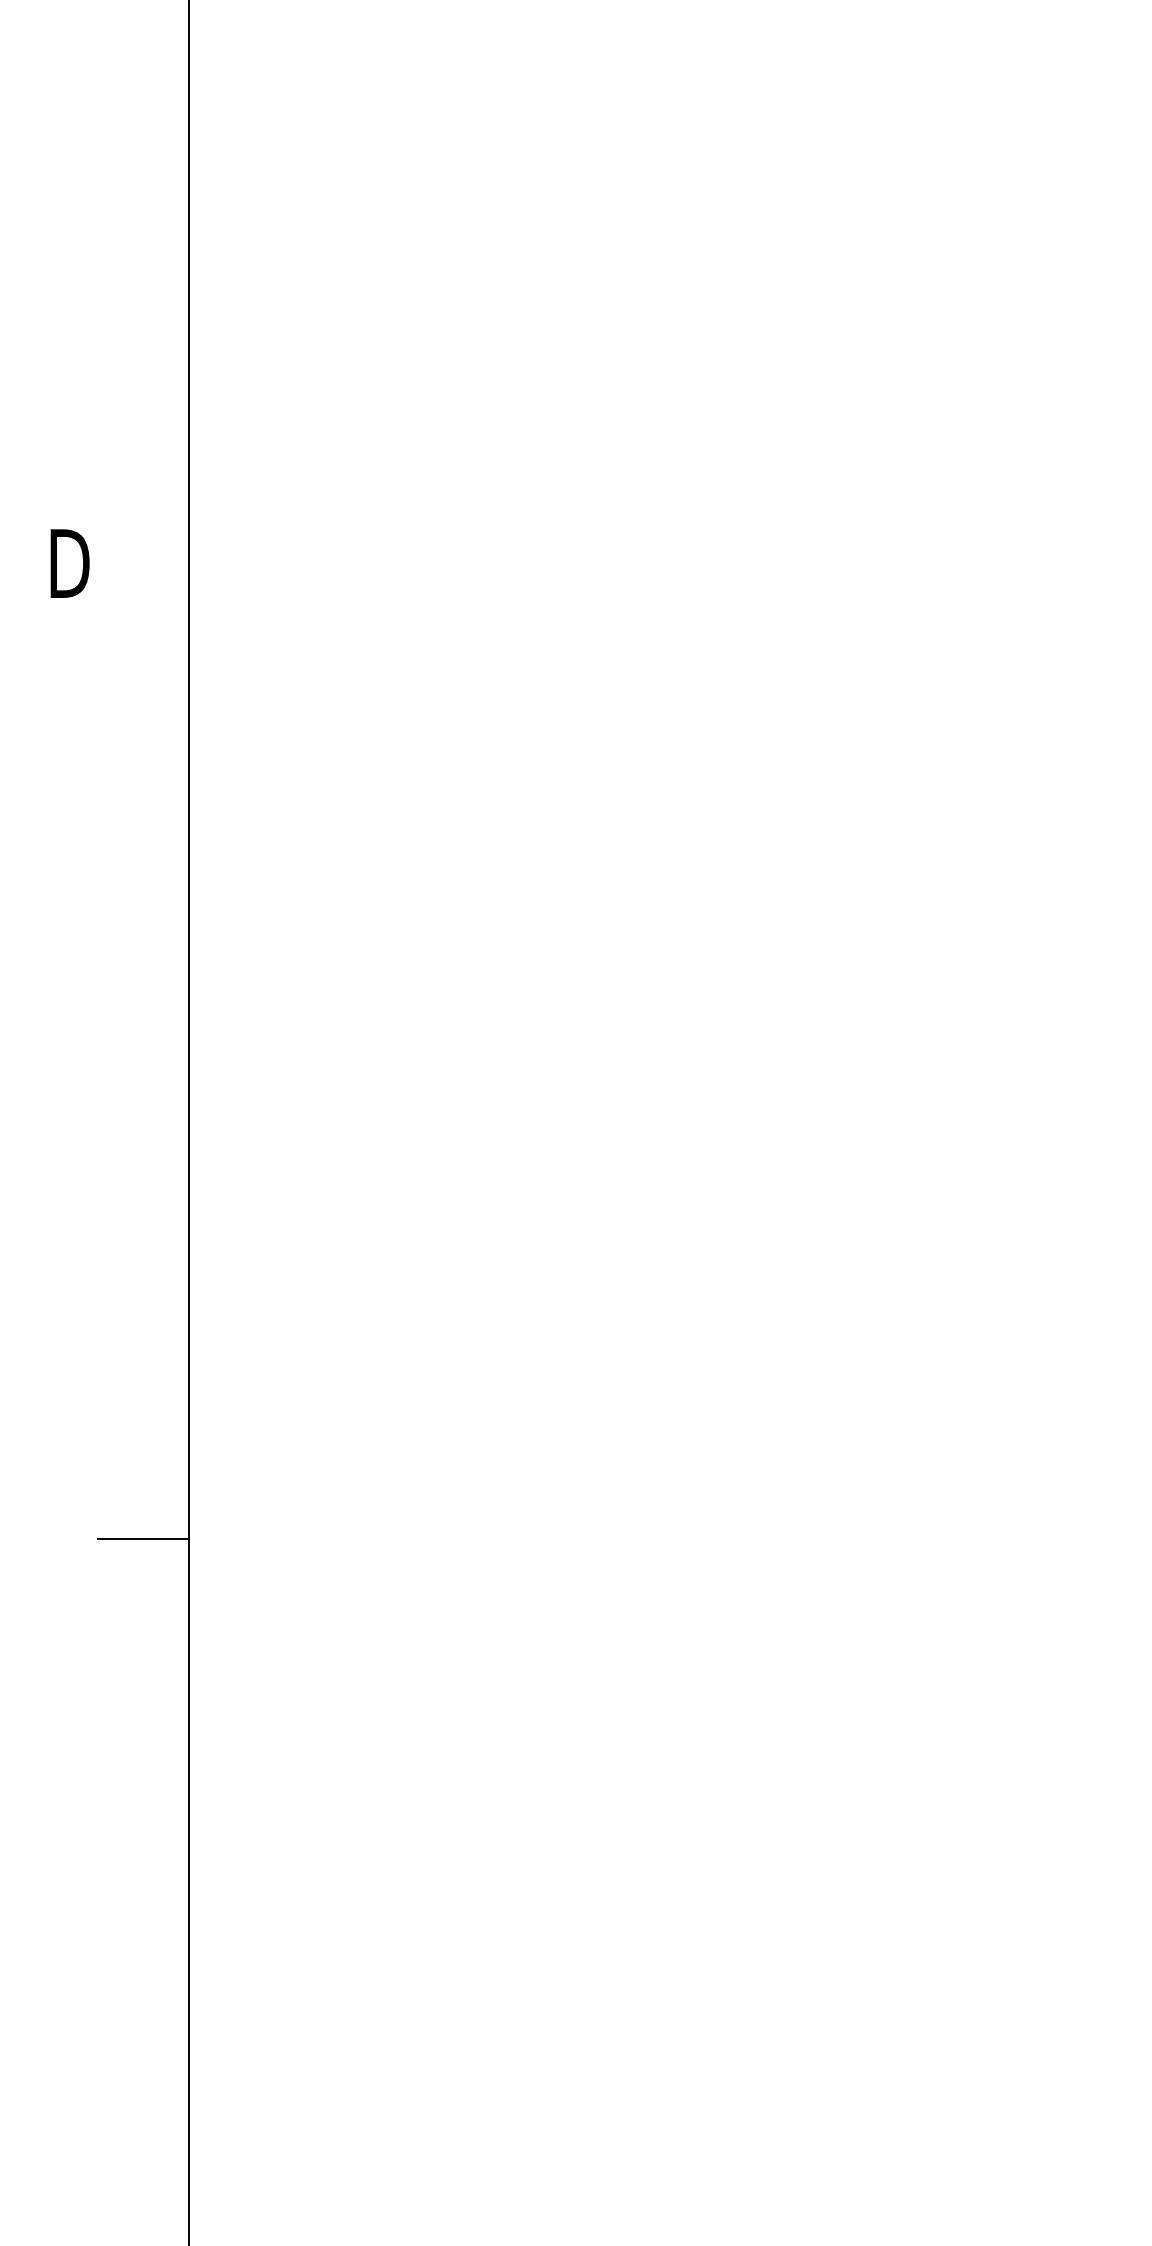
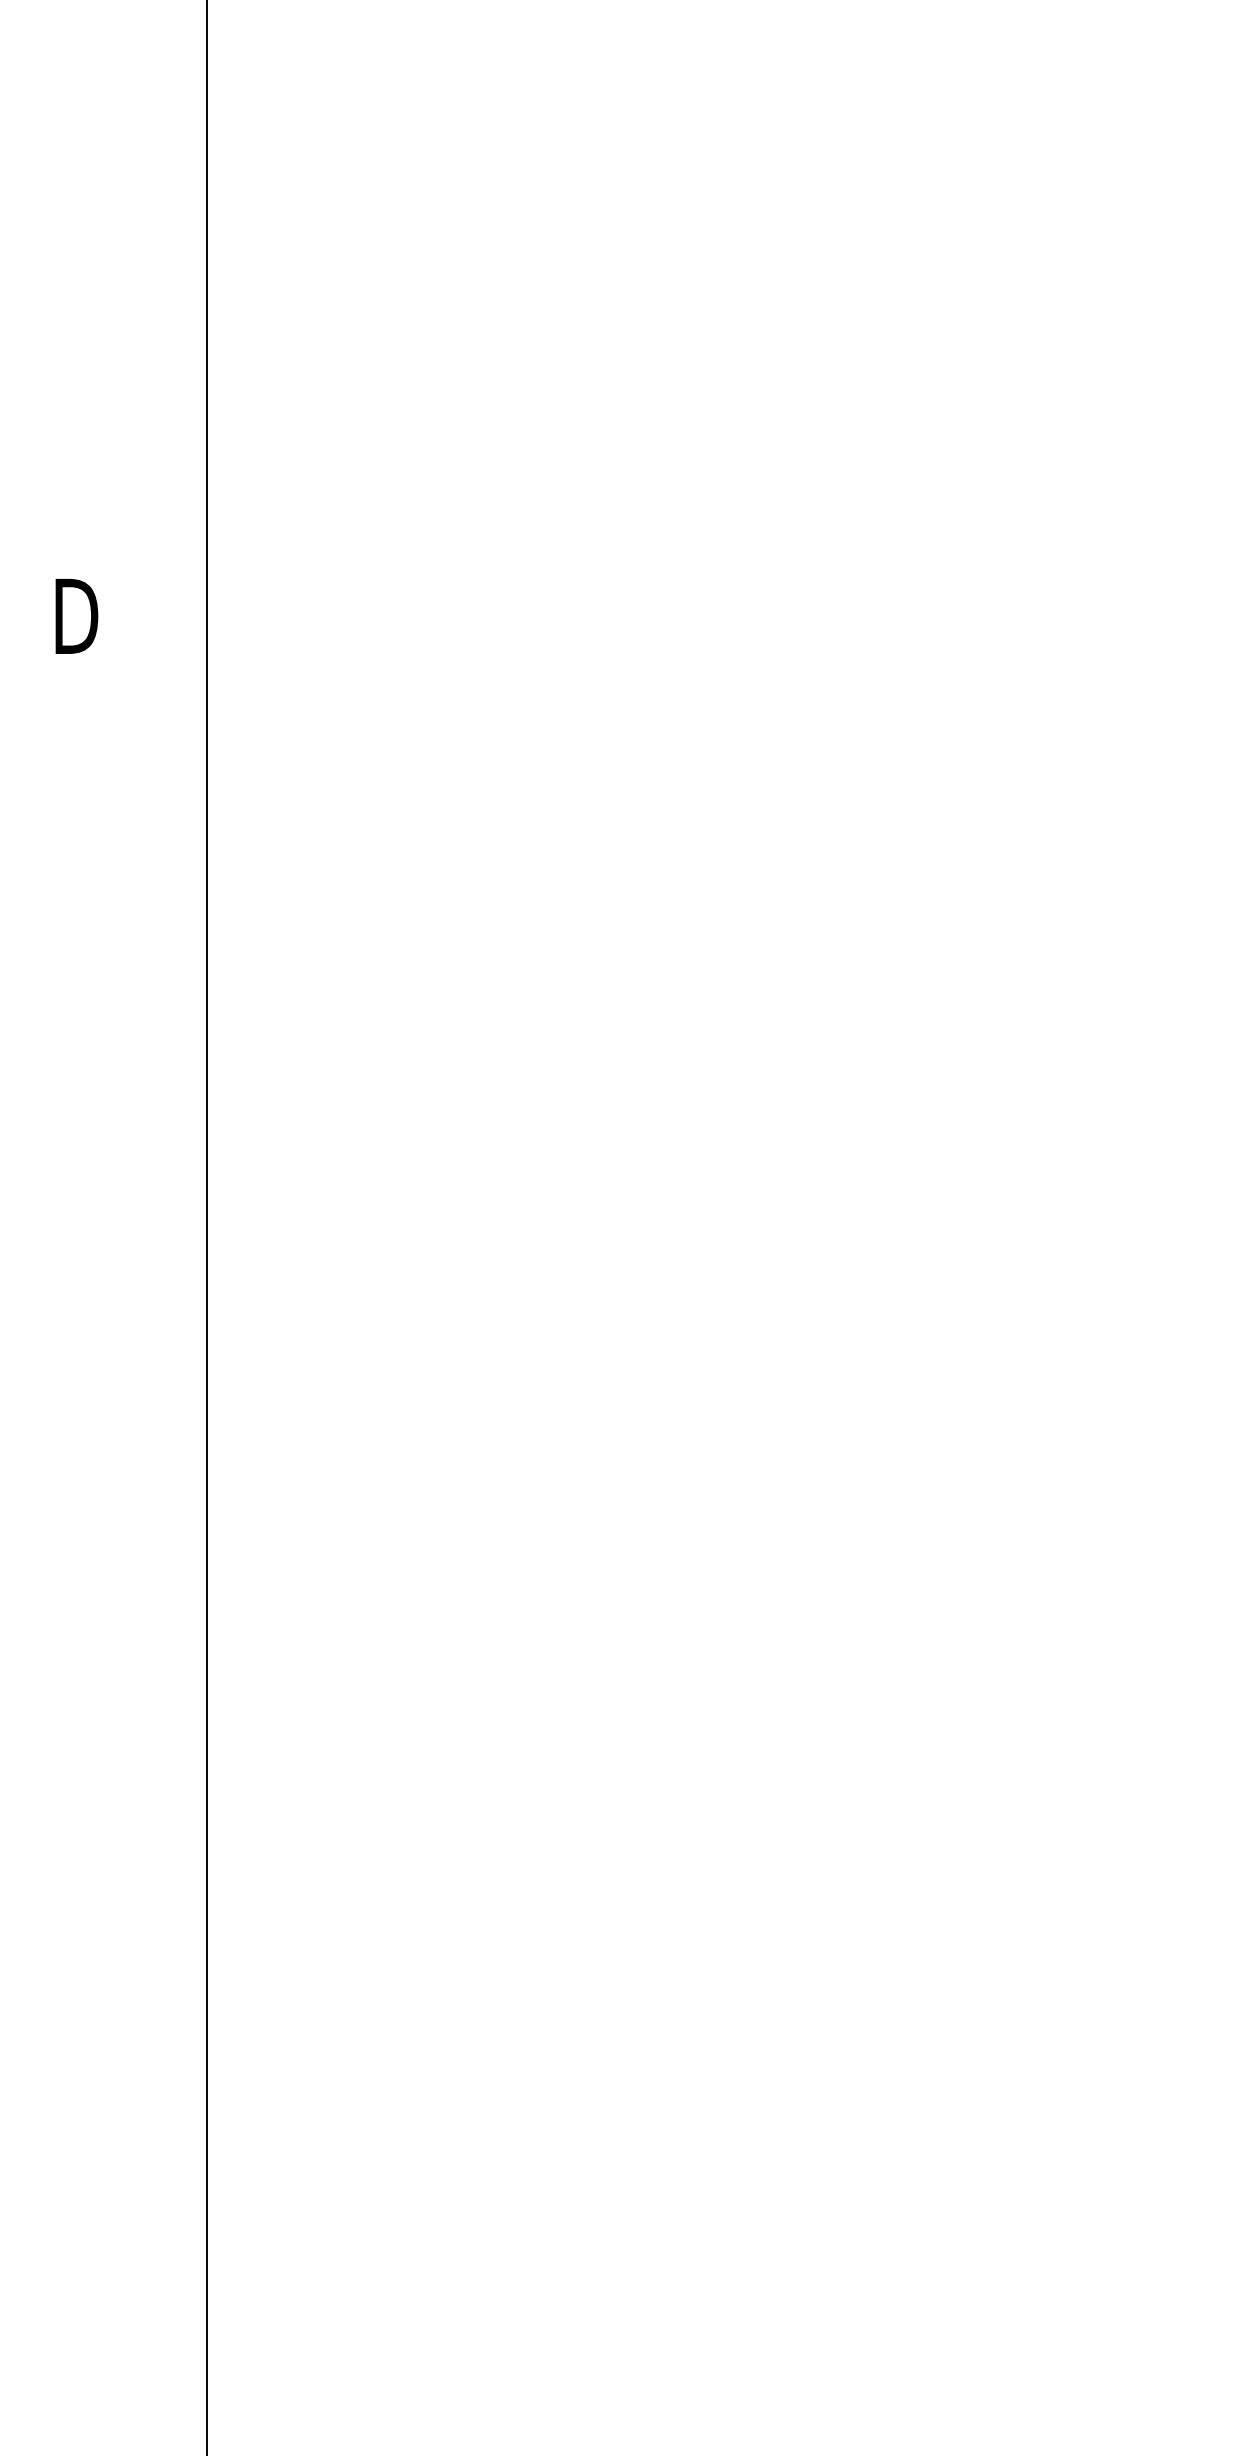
line: (143, 1539) -> (157, 1683), removed

